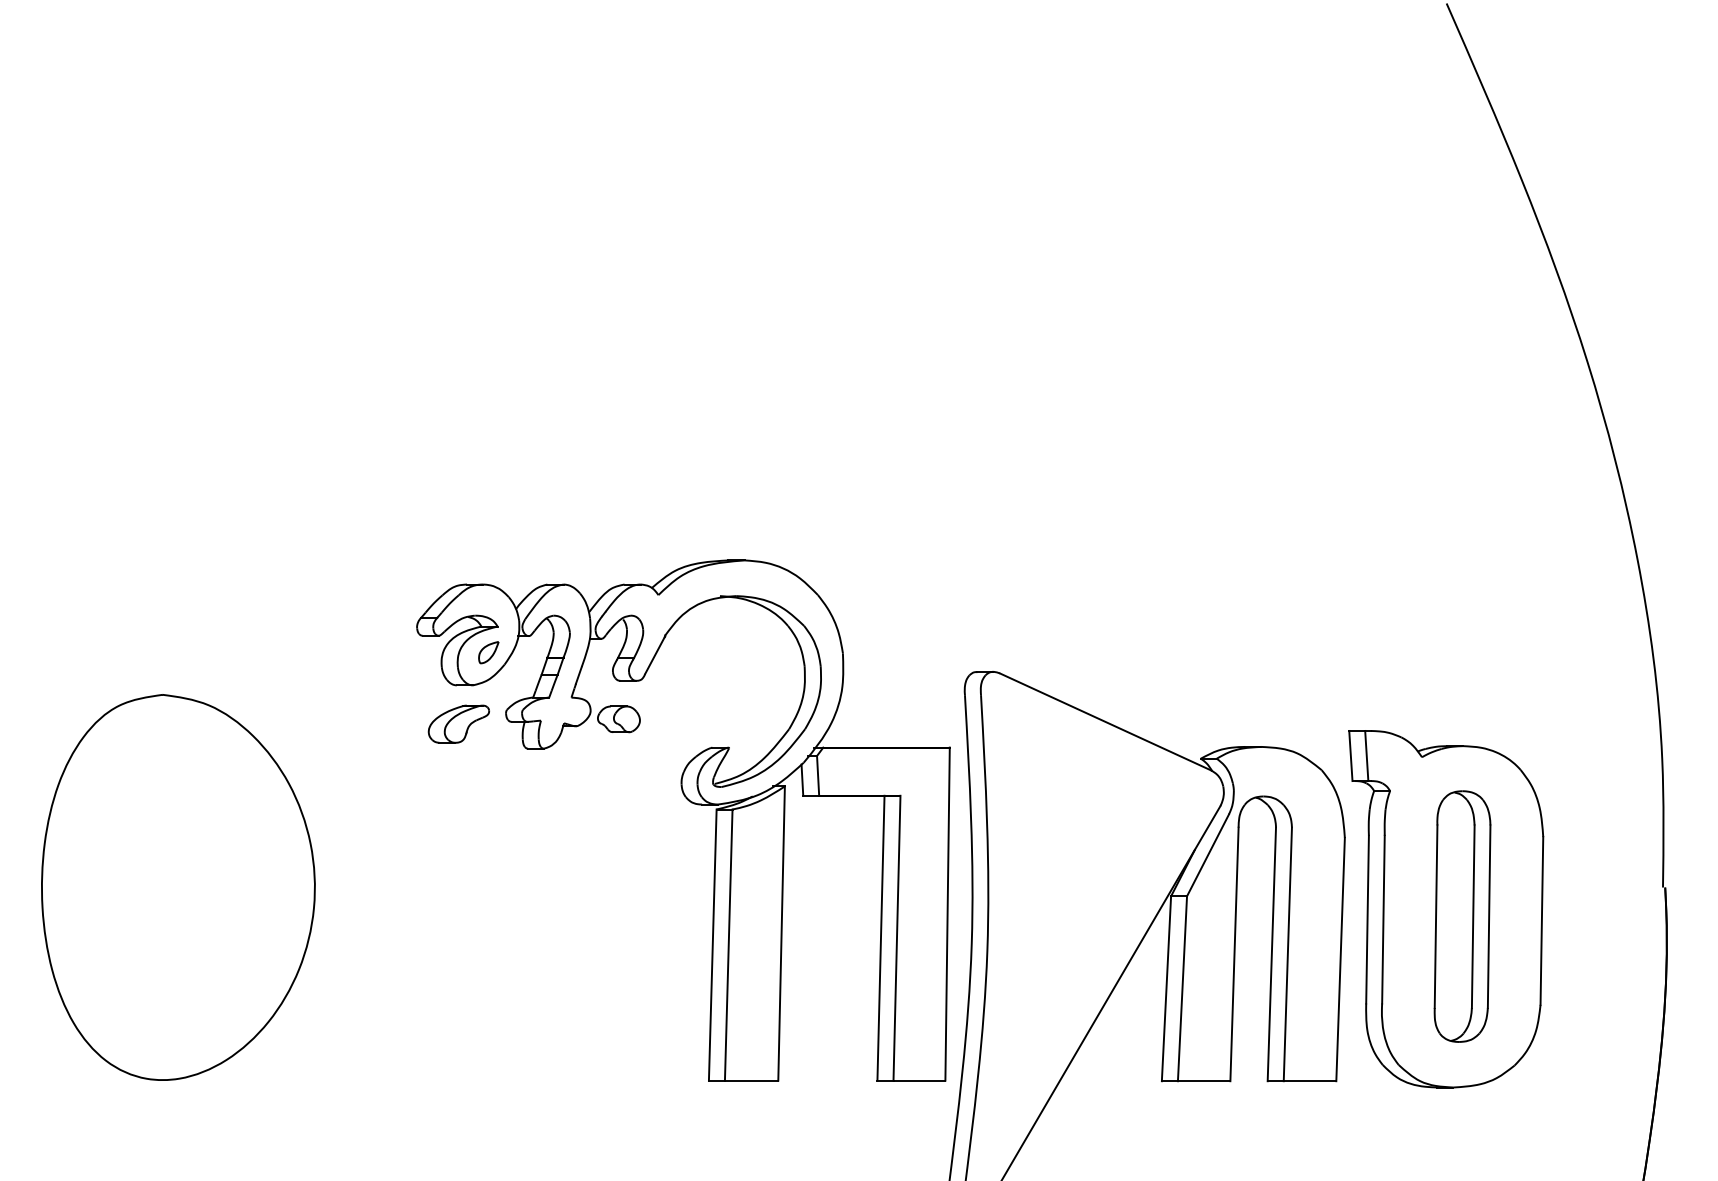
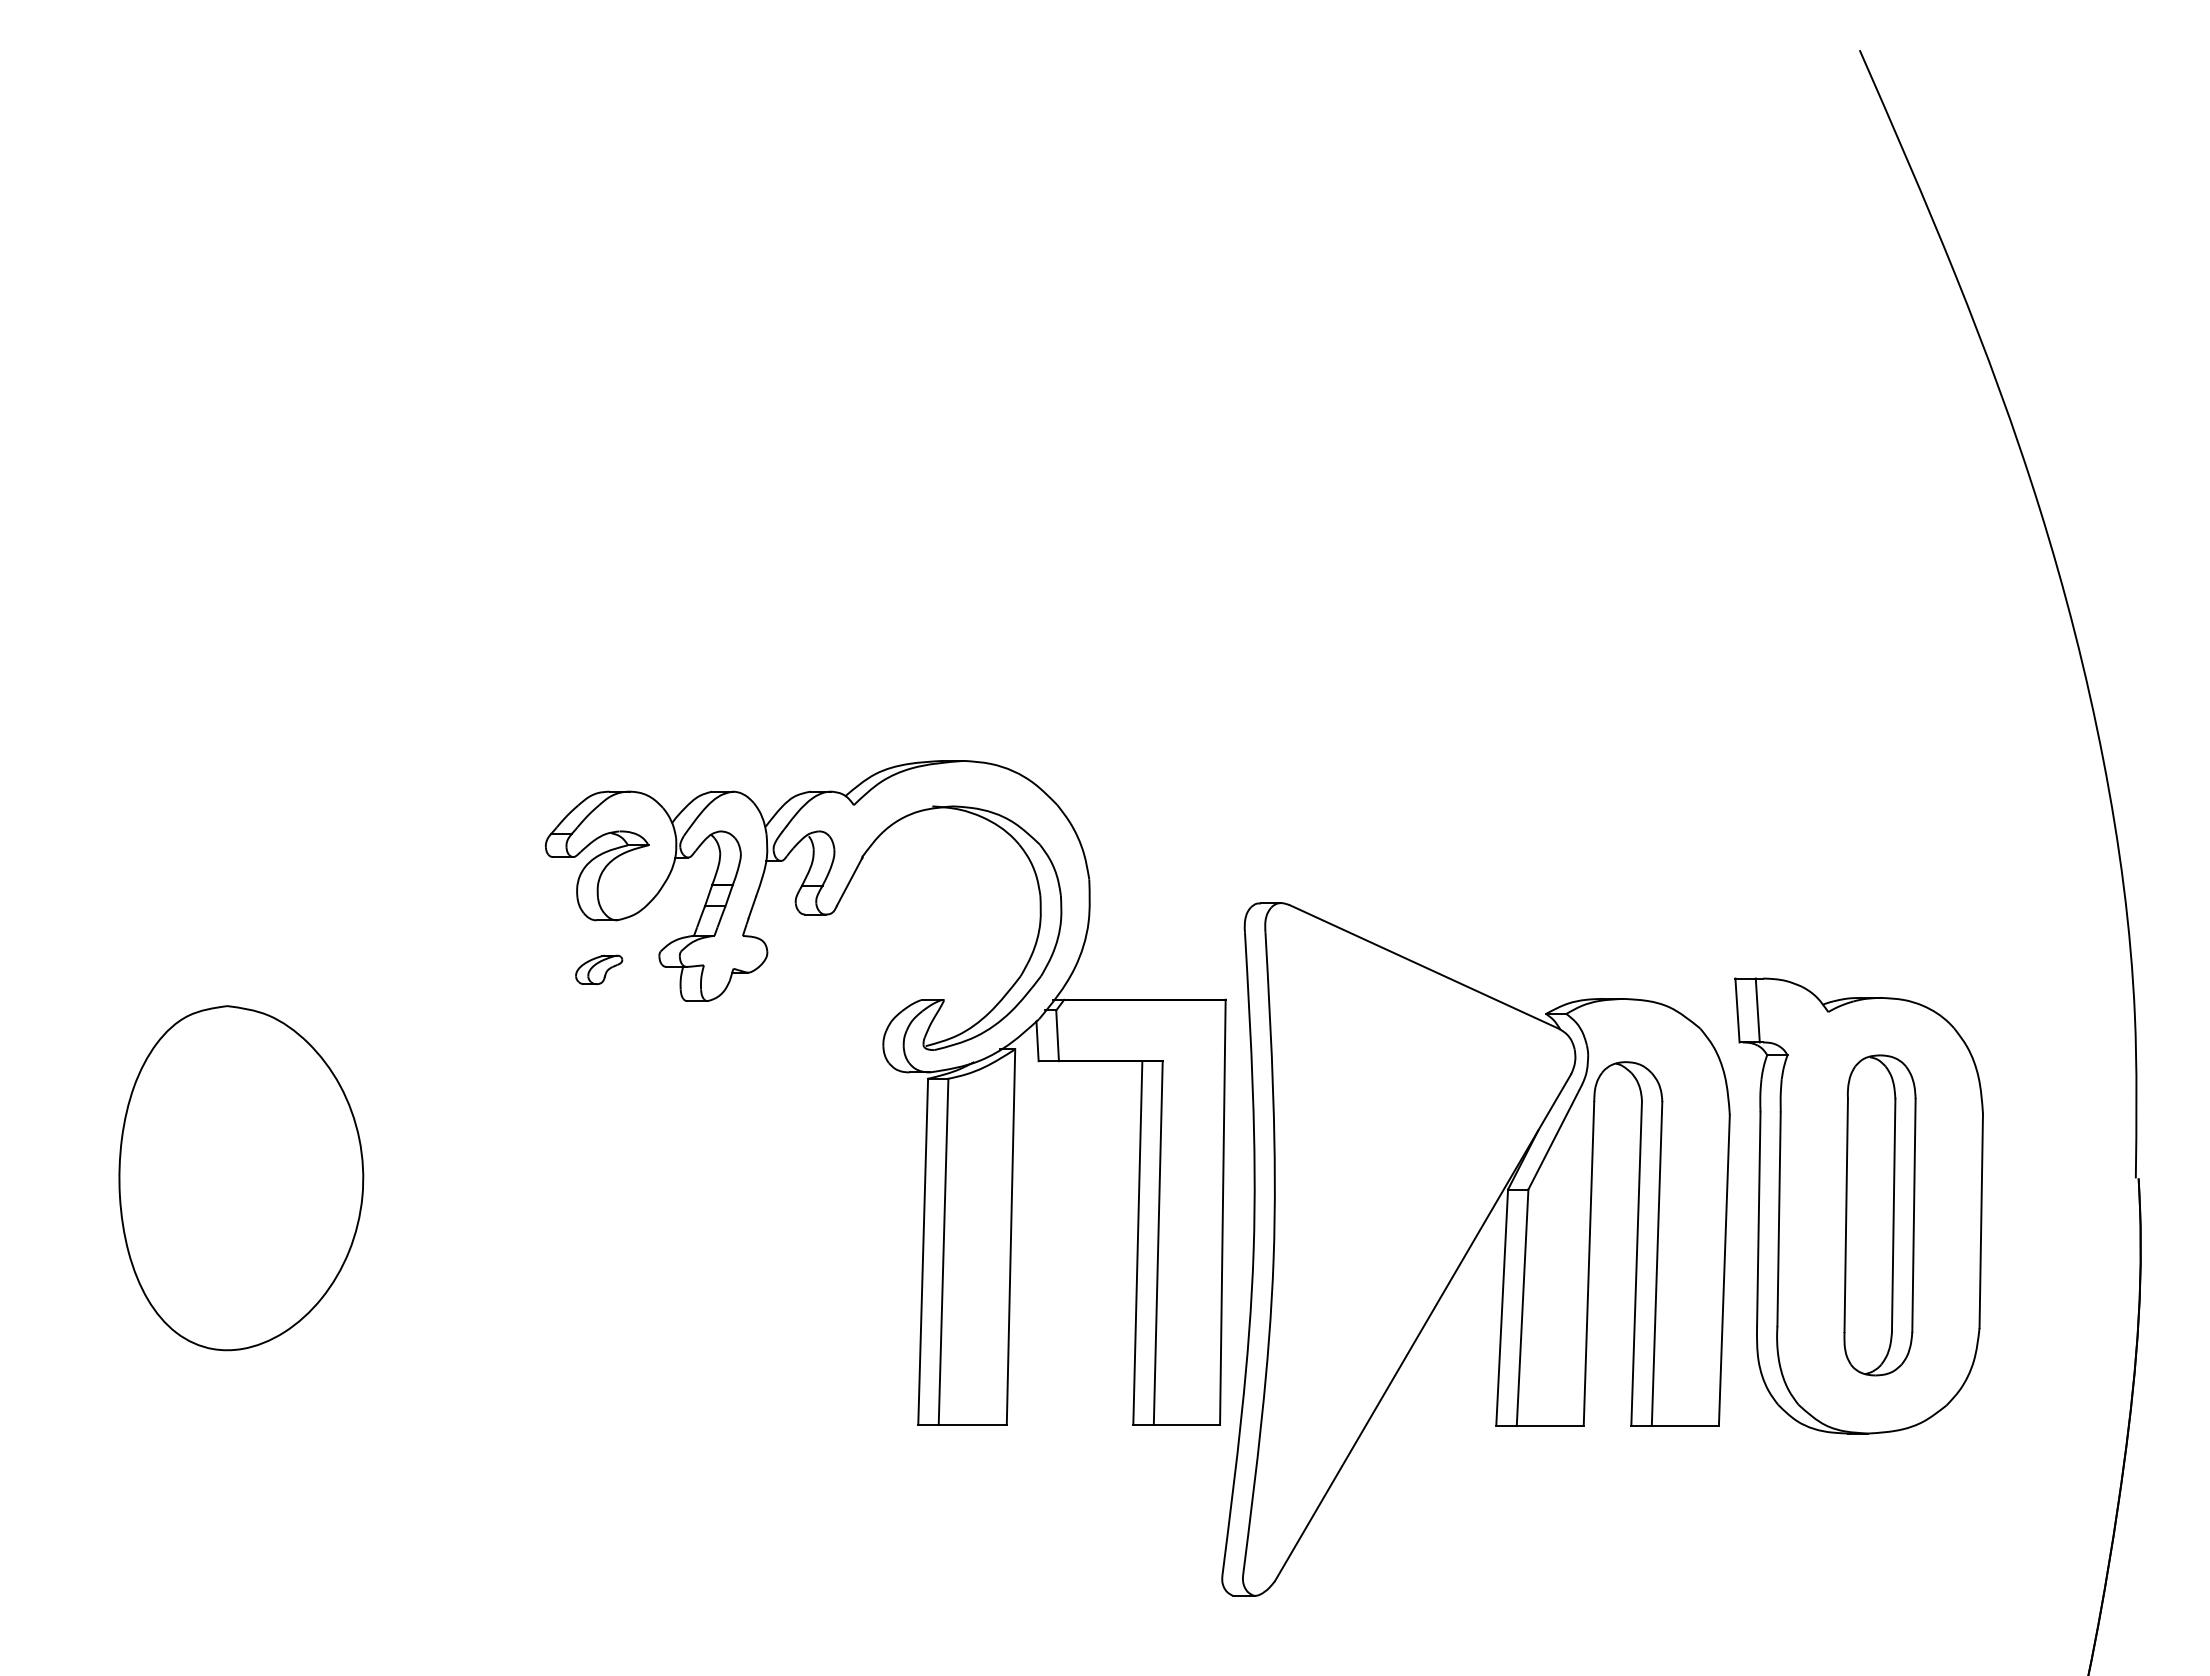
part: (488, 652) -> (637, 878), removed
part: (618, 719) -> (803, 963), removed
part: (458, 723) -> (598, 969), size x0.6
part: (178, 886) -> (241, 1177), size x0.7

